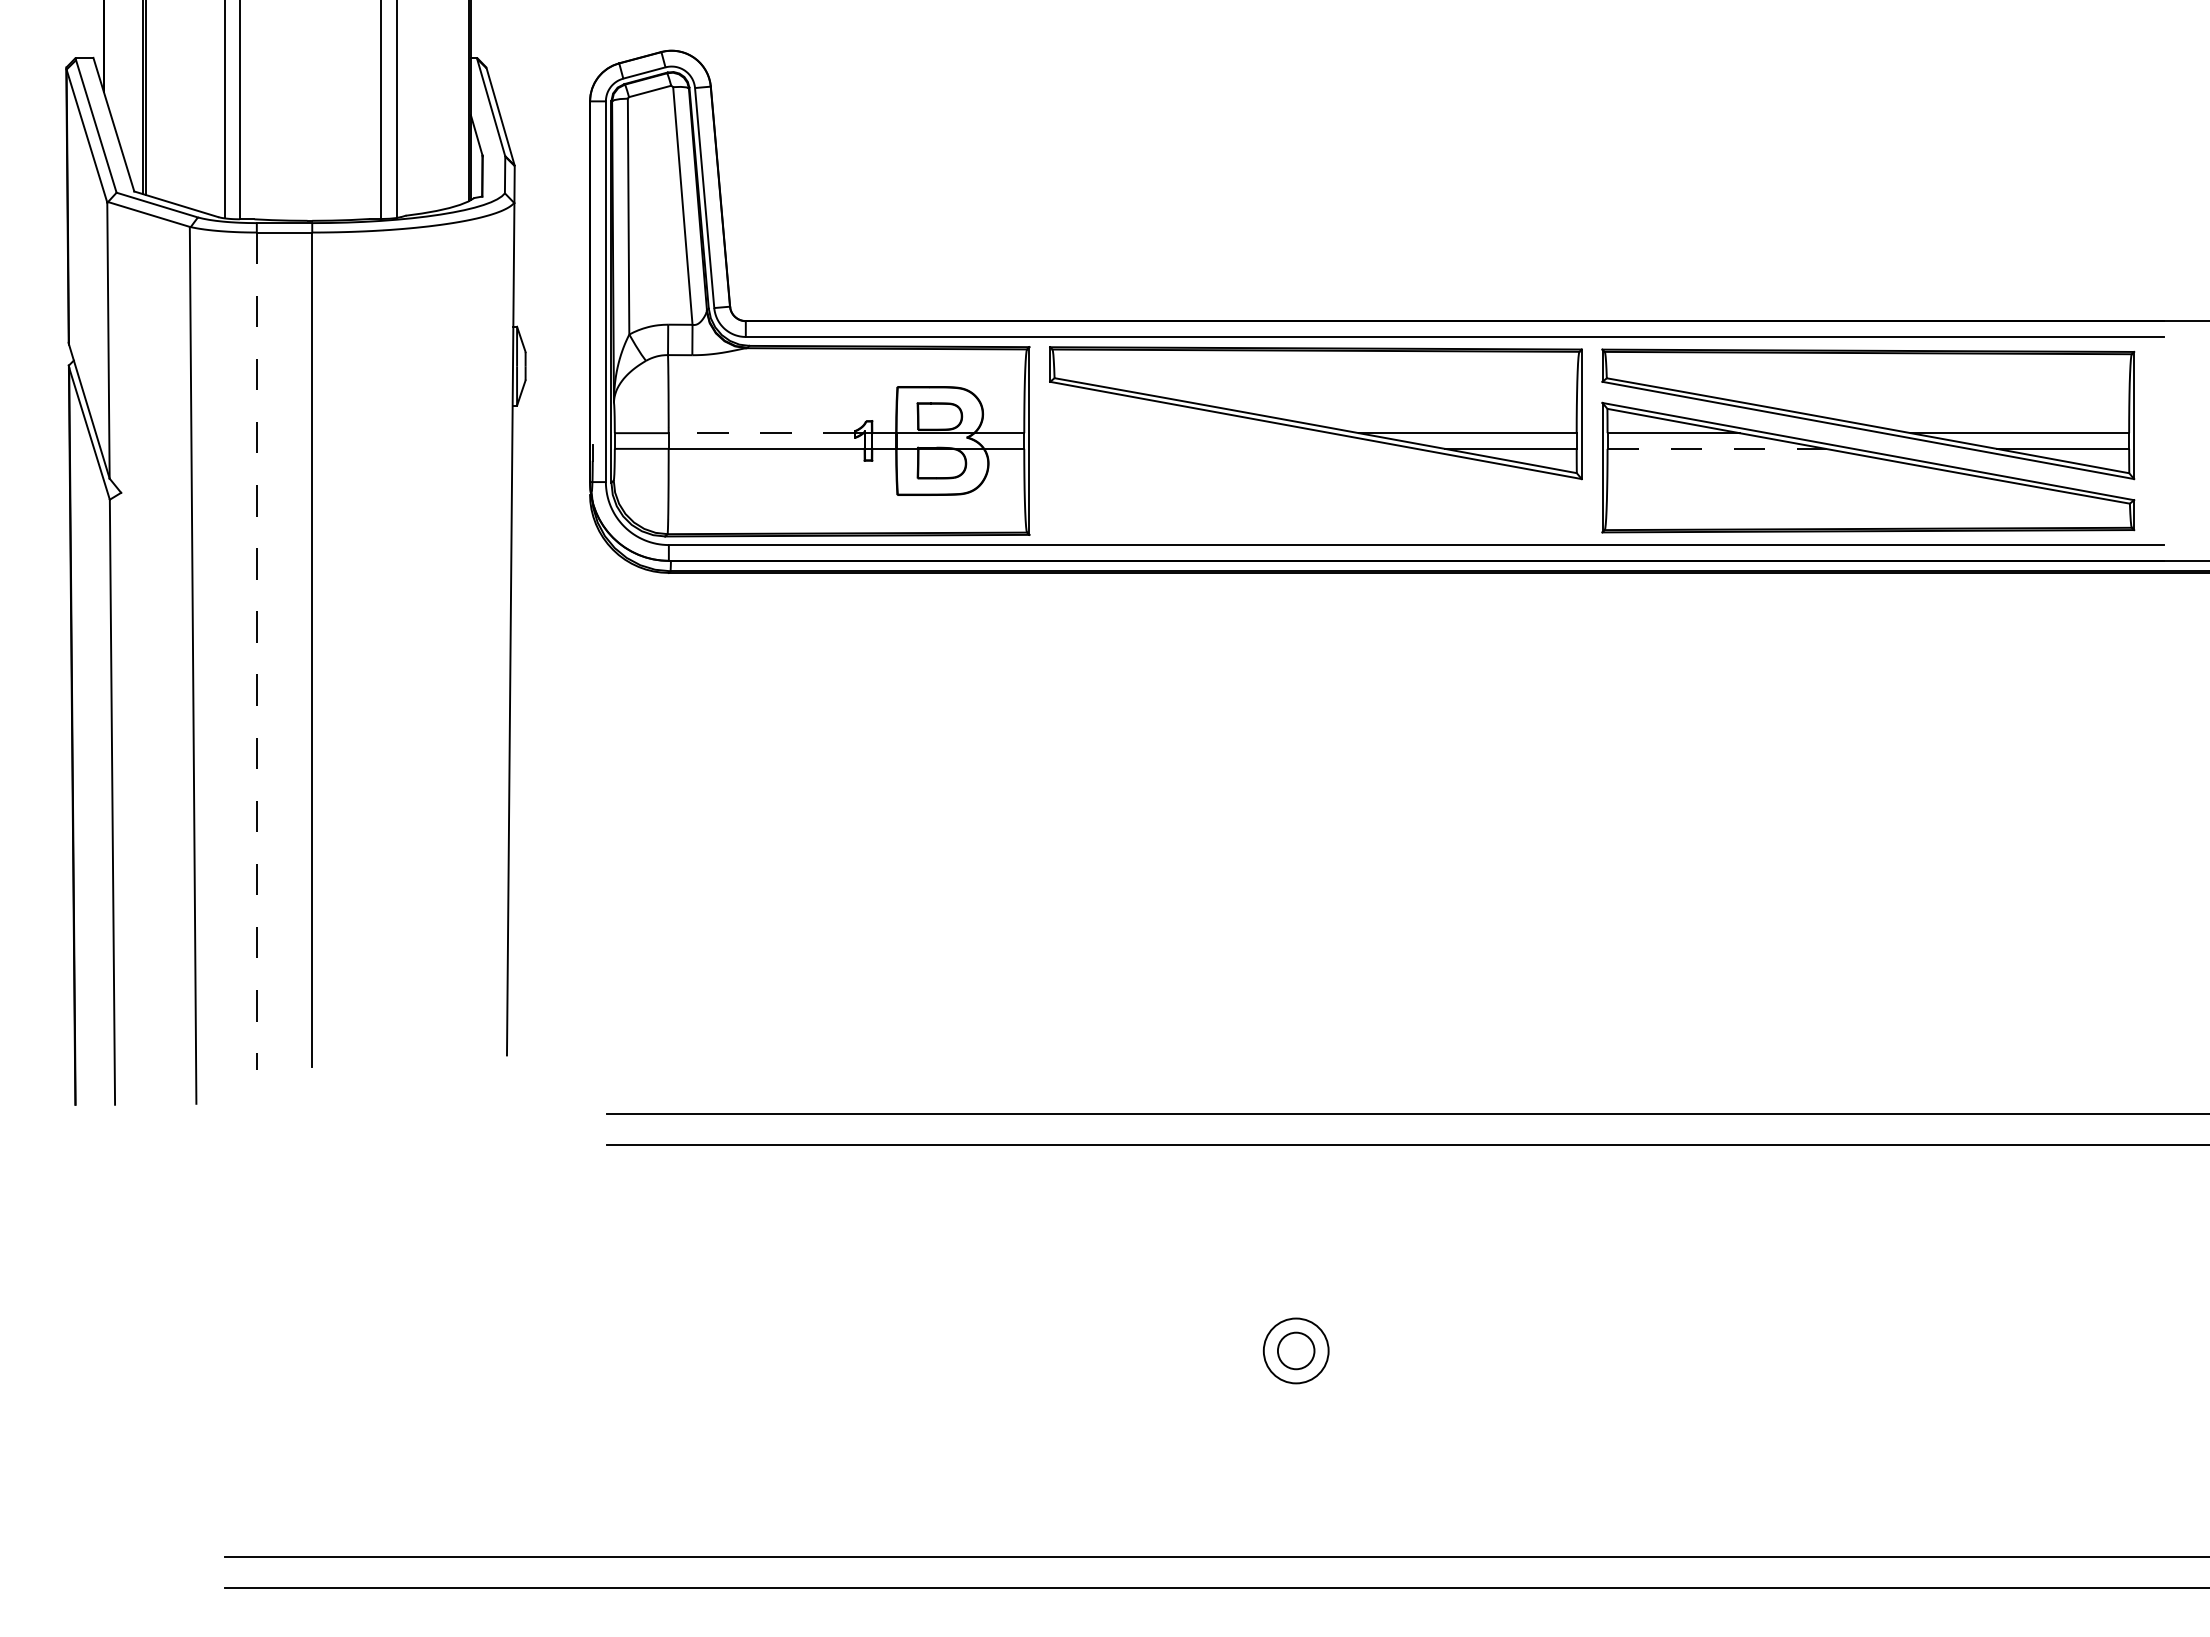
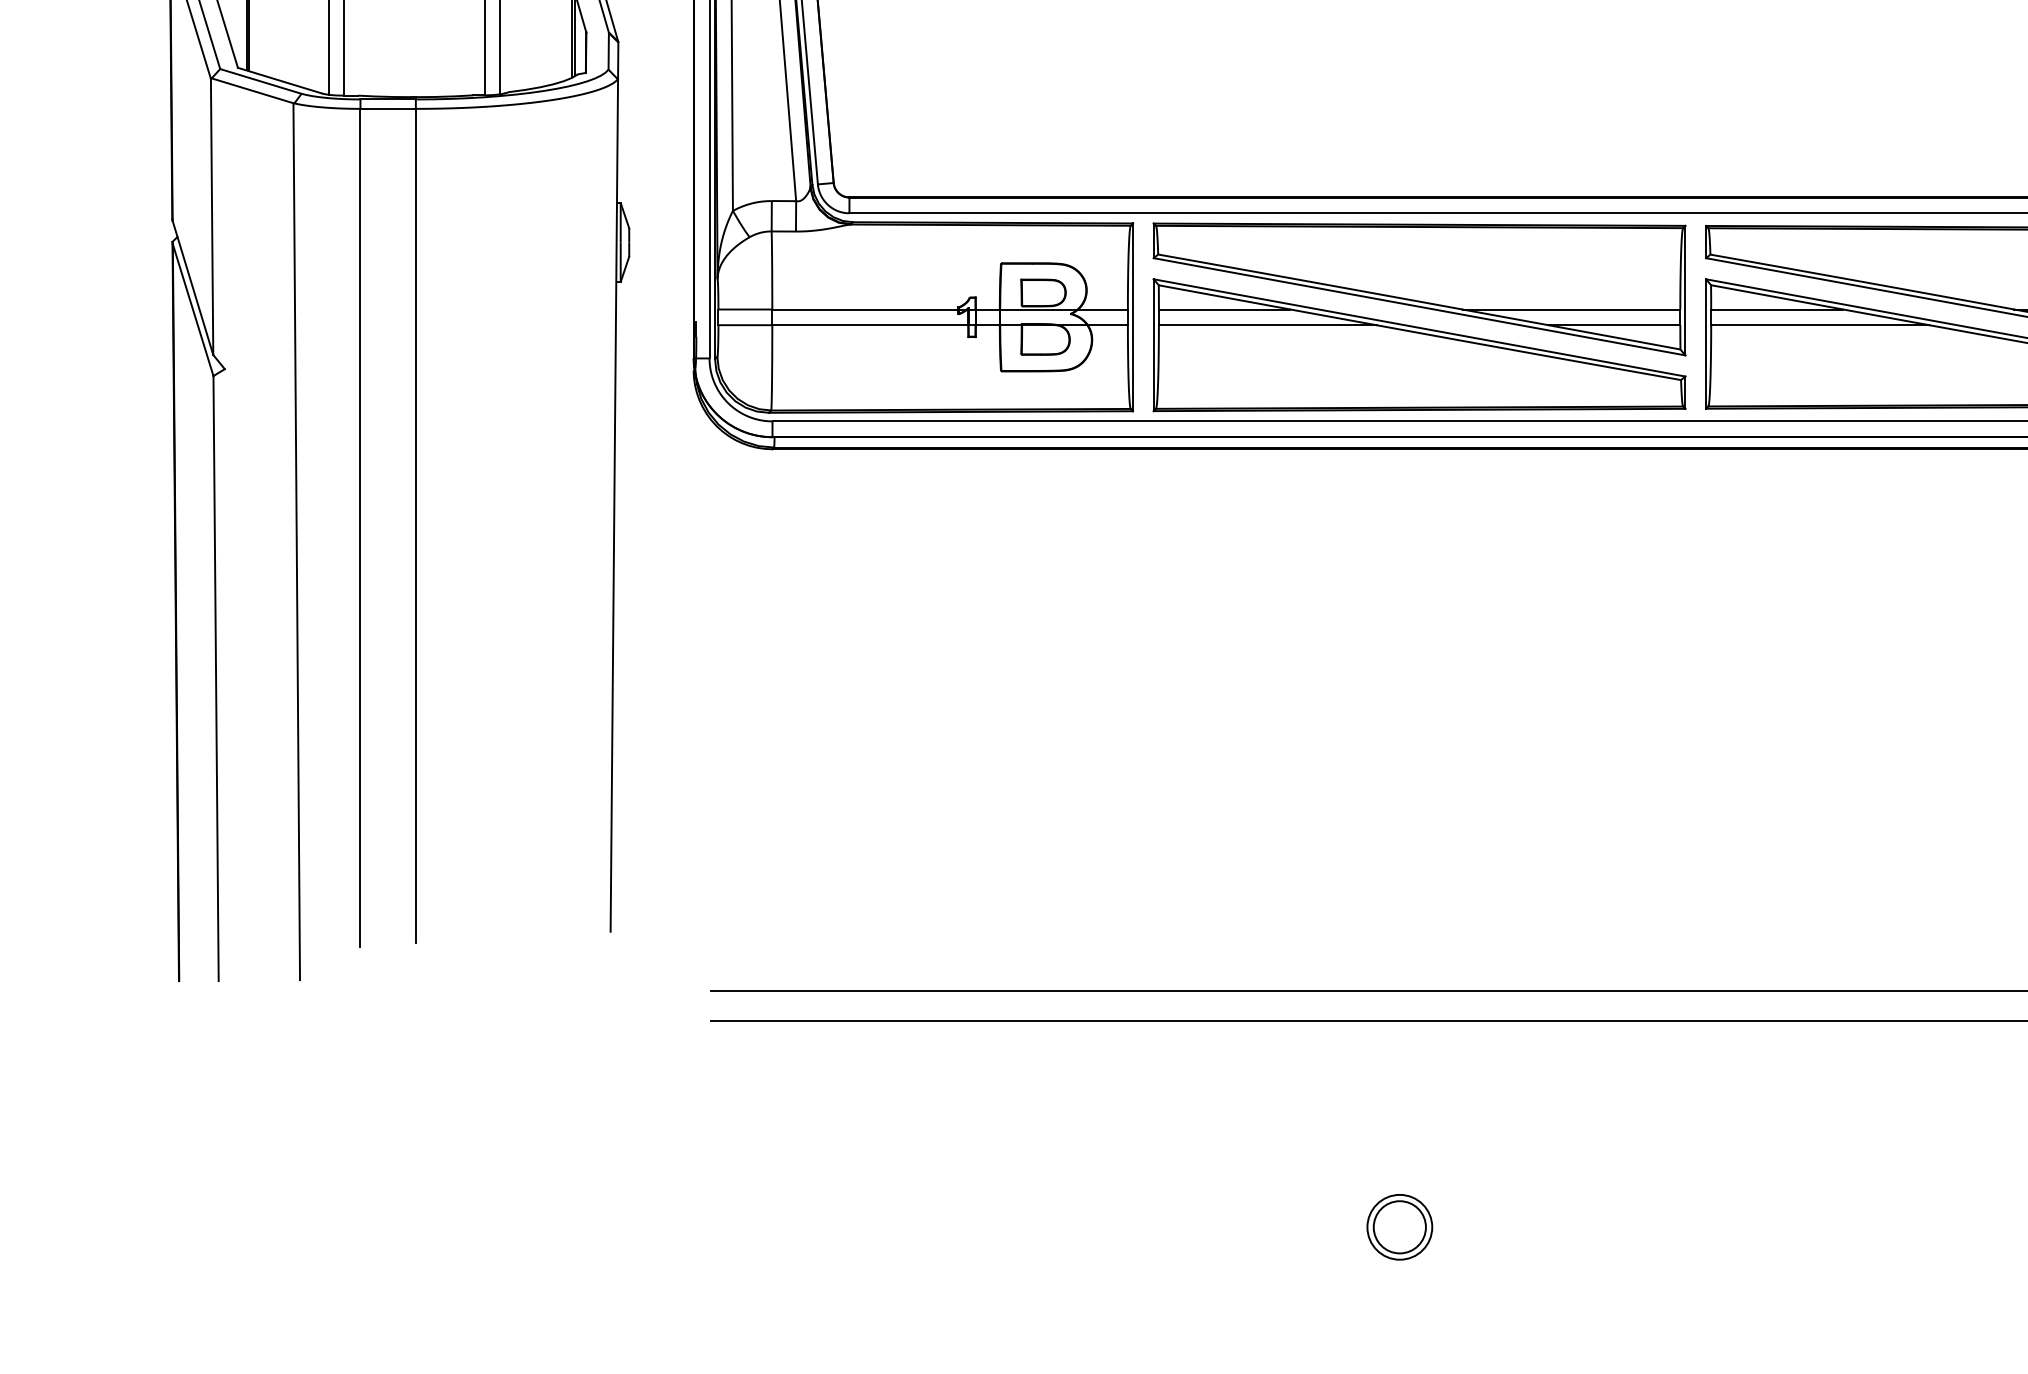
line: (761, 433) -> (865, 309), dashed -> solid
line: (1717, 448) -> (1821, 324), dashed -> solid
part: (1315, 468) -> (1419, 344), added
line: (256, 651) -> (360, 527), dashed -> solid
circle: (1296, 1350) -> (1400, 1226), size x1.43

